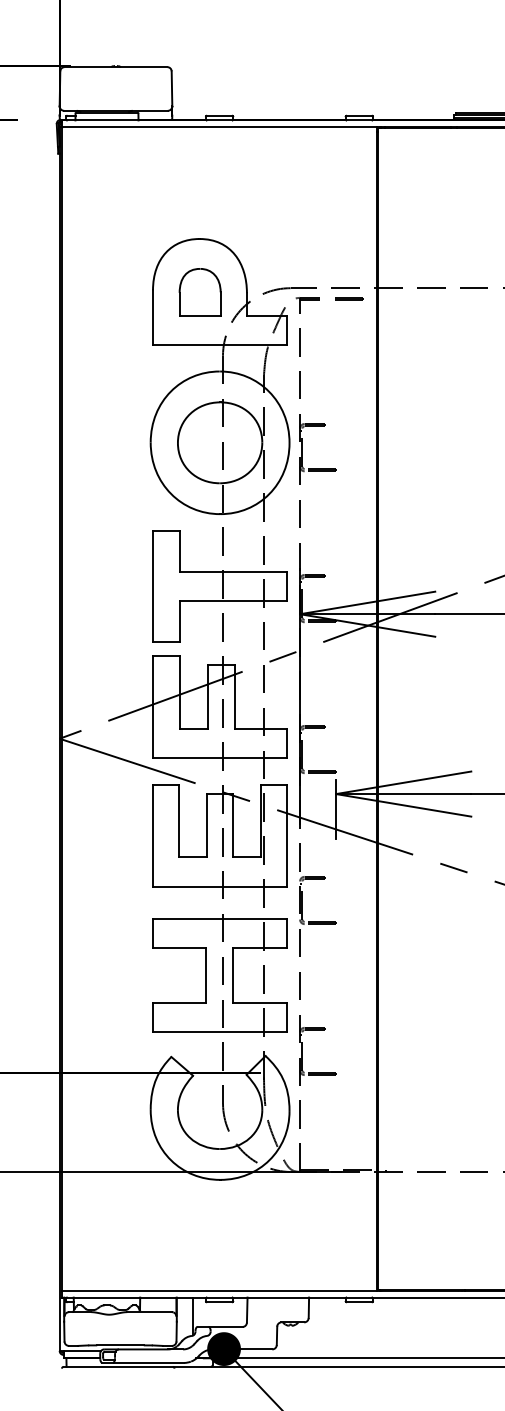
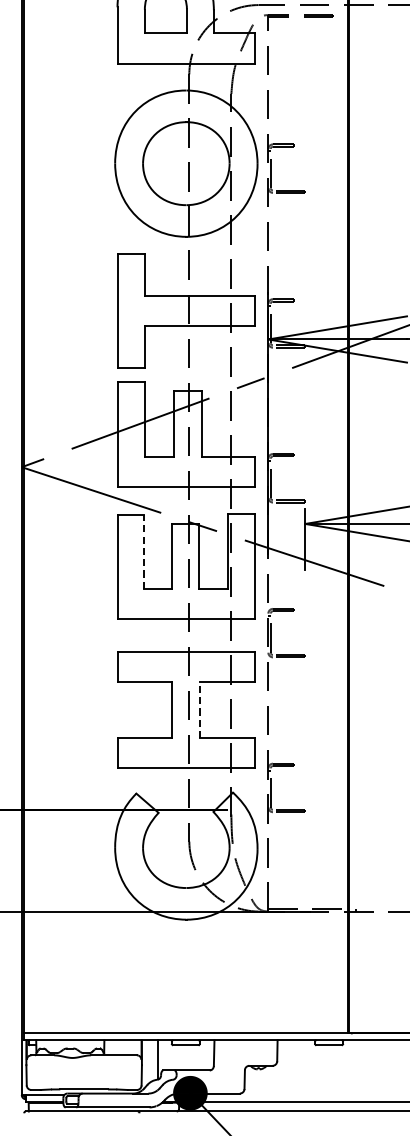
line: (179, 821) -> (144, 552), solid -> dashed
line: (233, 975) -> (200, 710), solid -> dashed

